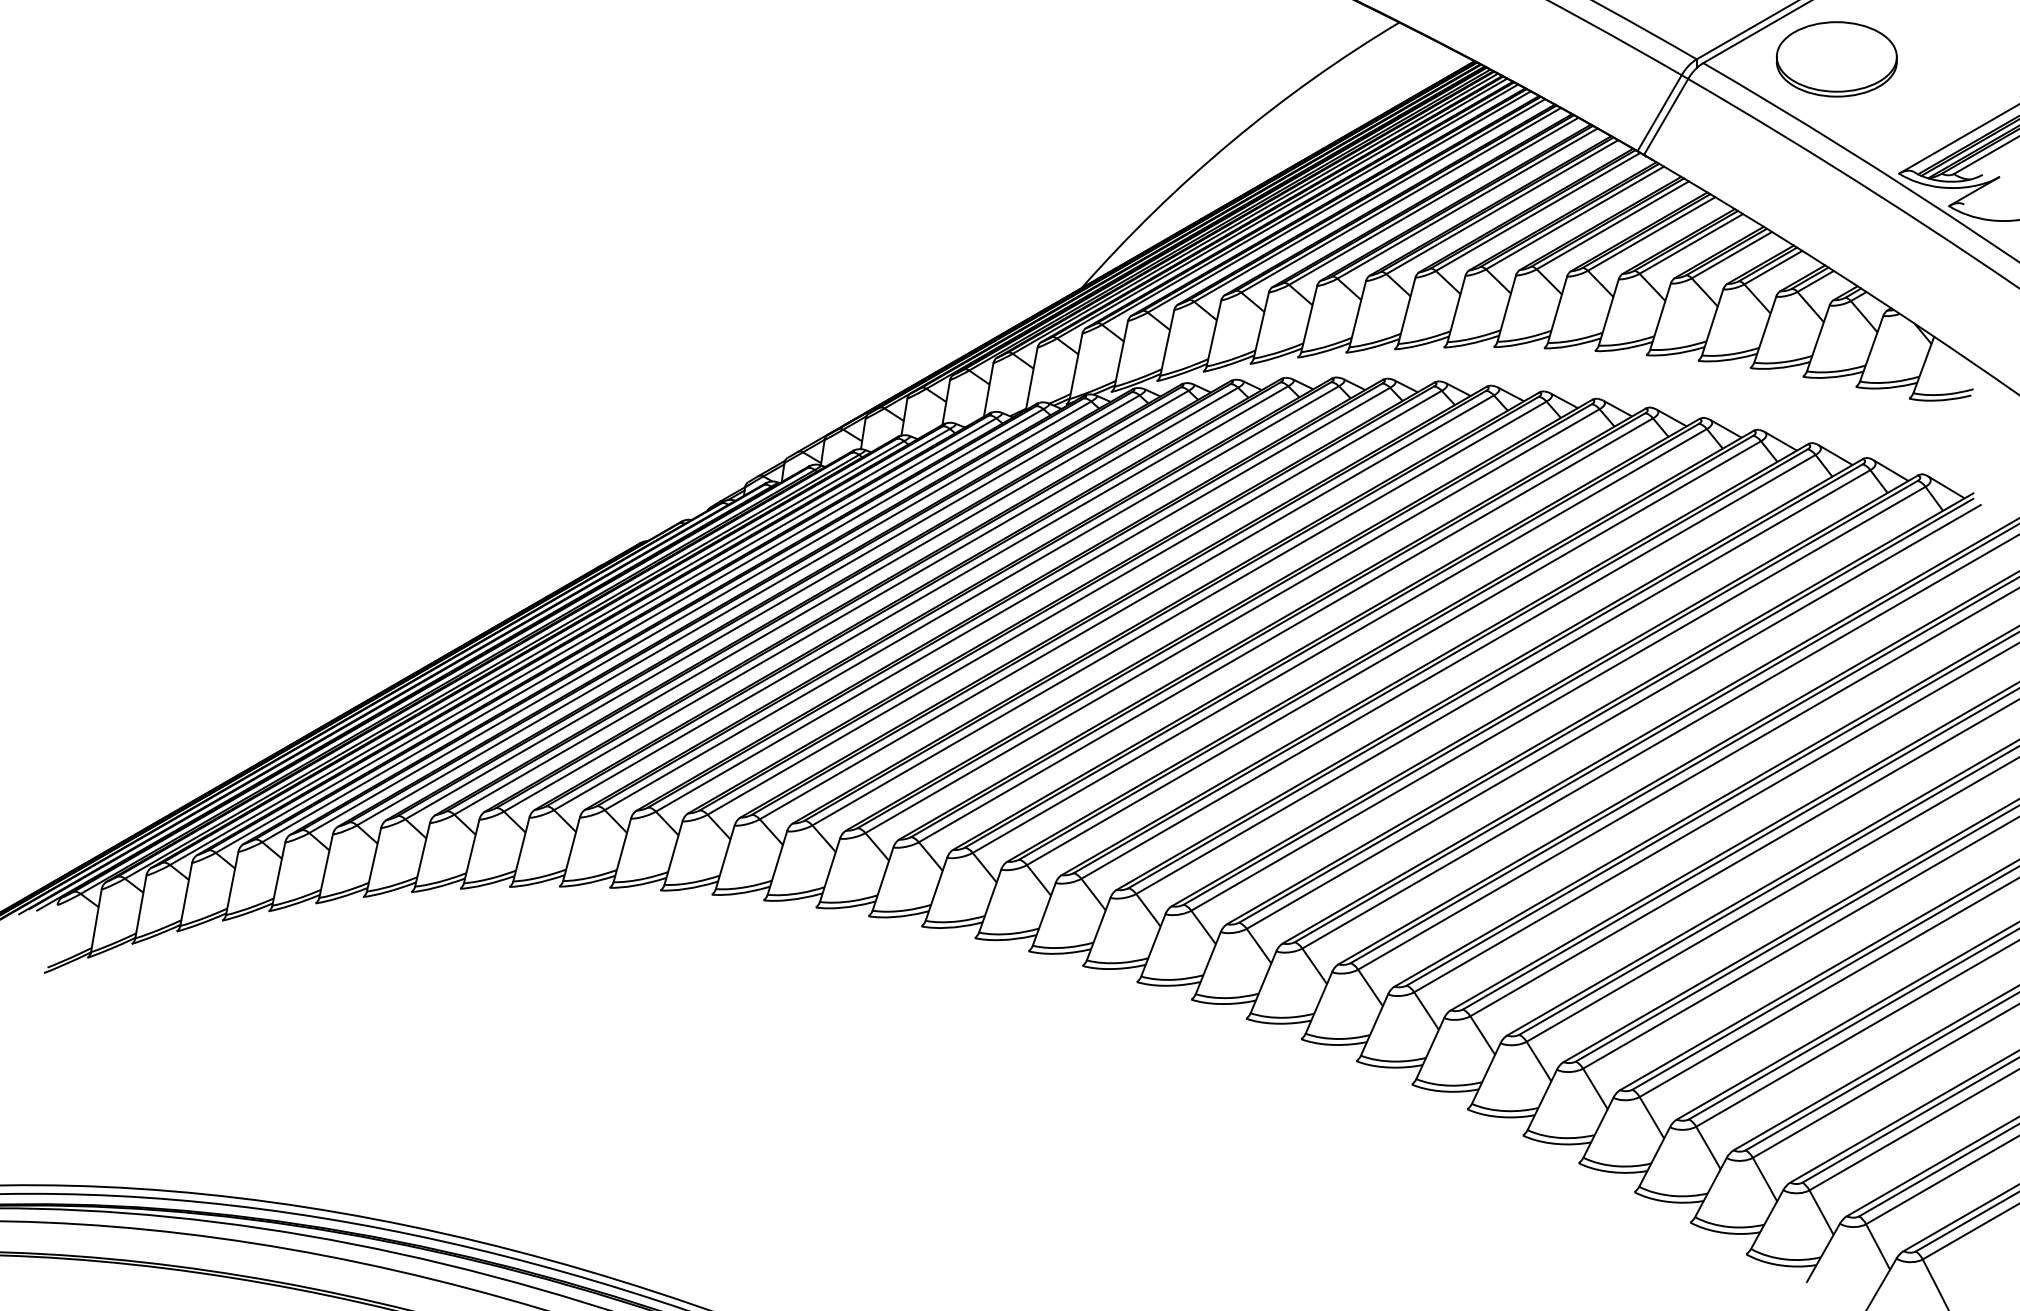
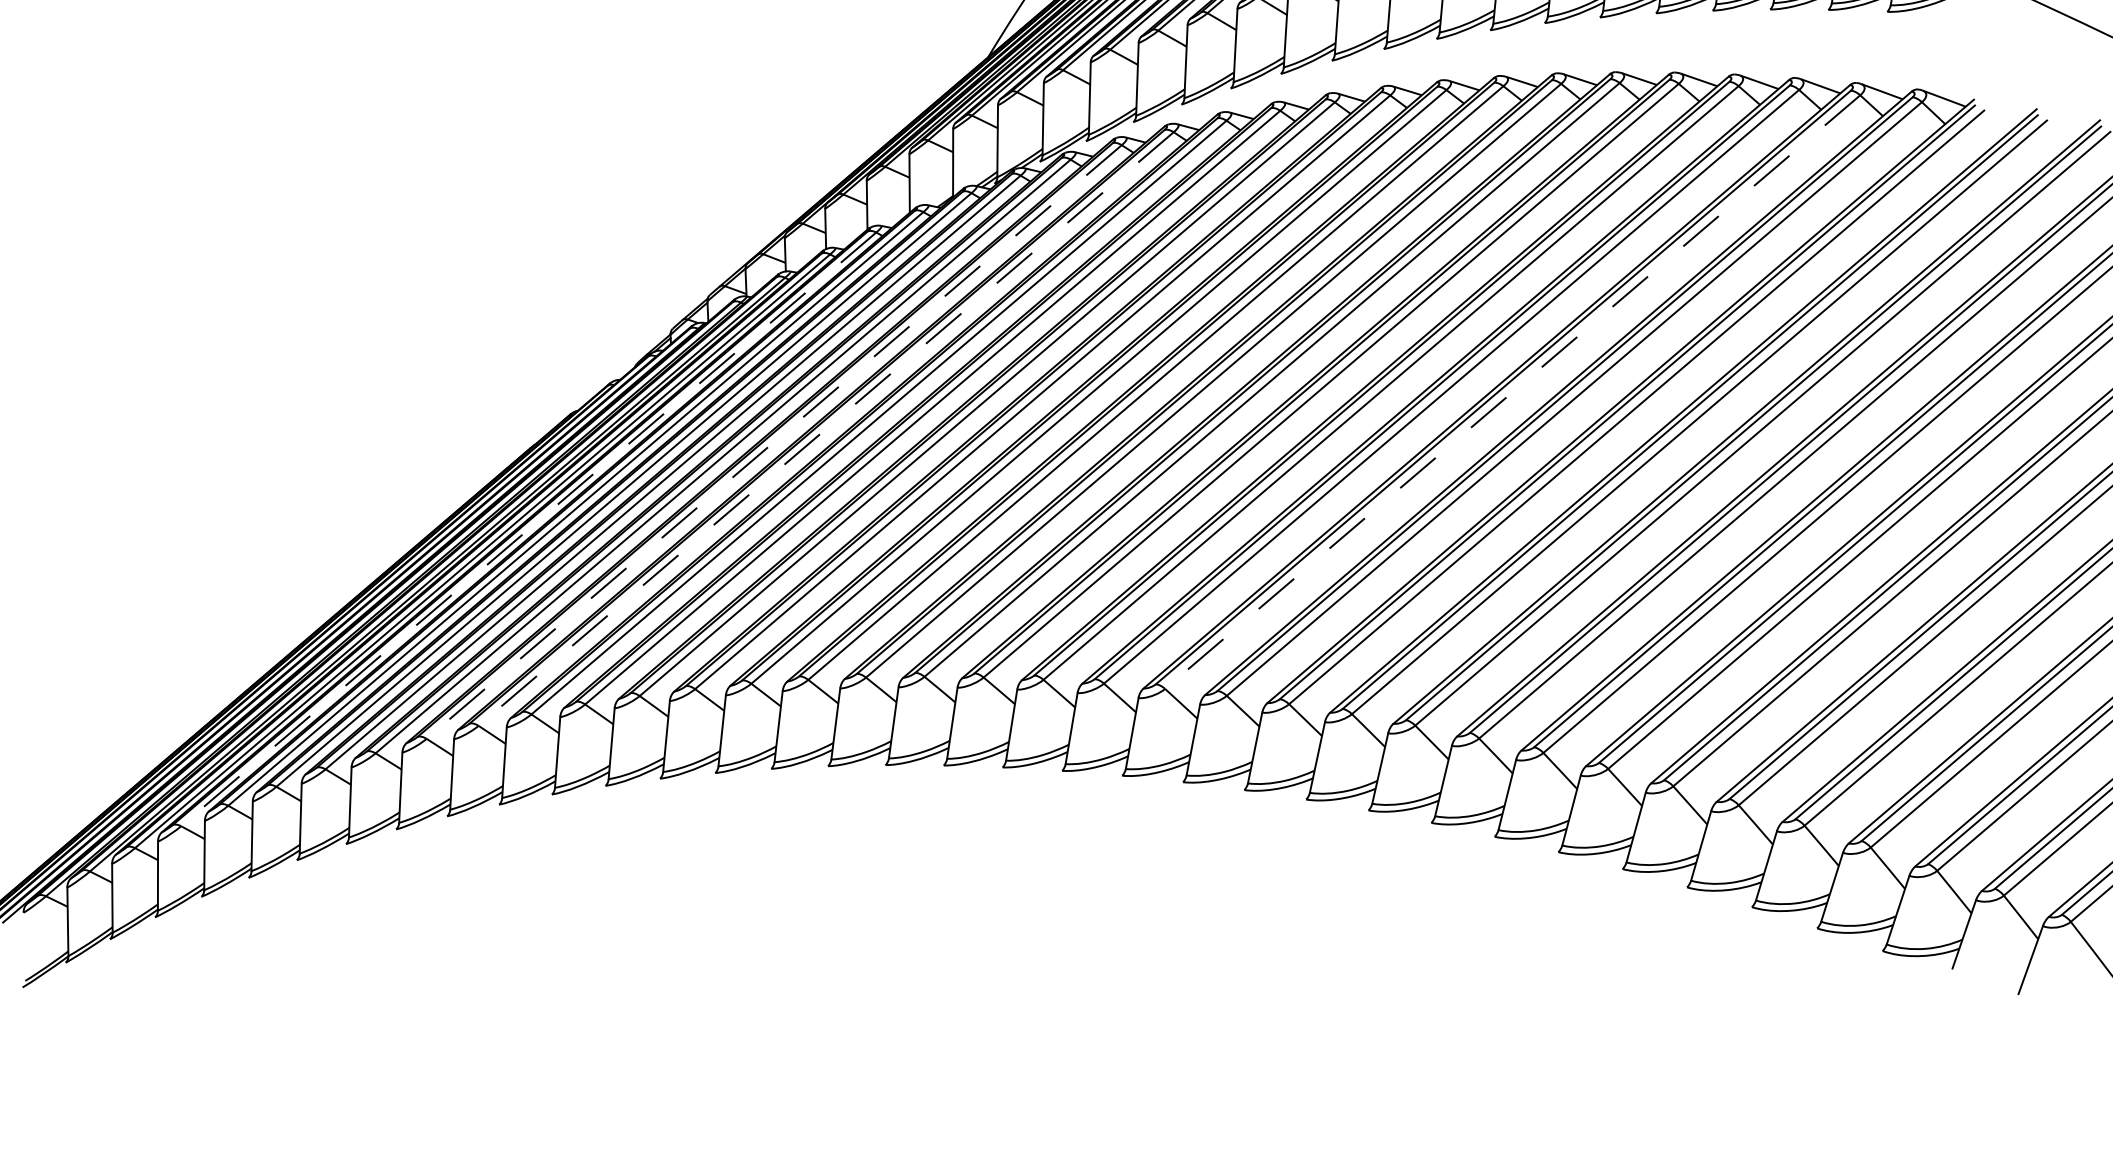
line: (871, 599) -> (826, 428), solid -> dashed
line: (821, 602) -> (774, 441), solid -> dashed
line: (582, 640) -> (528, 529), solid -> dashed
line: (1503, 682) -> (1512, 392), solid -> dashed

